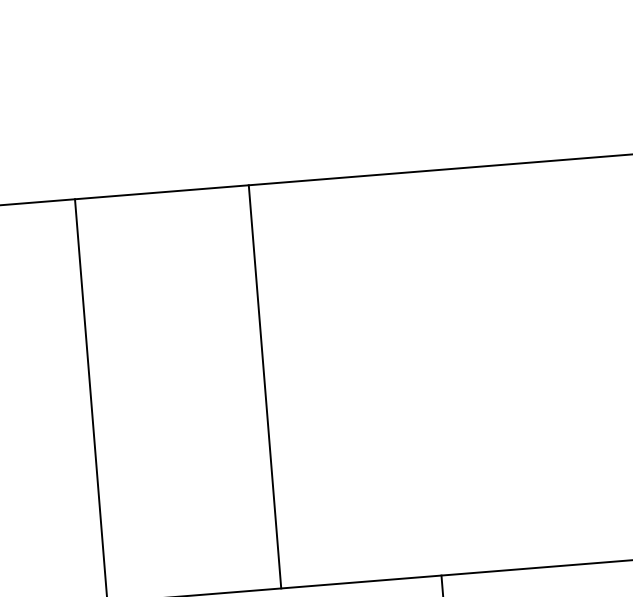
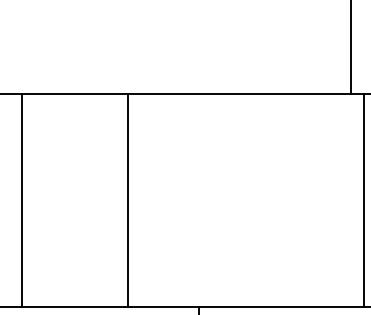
line: (264, 386) -> (127, 200), moved

